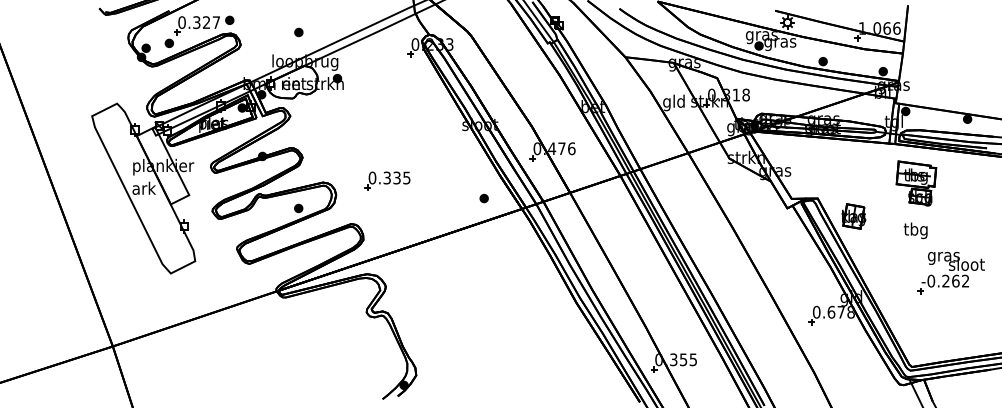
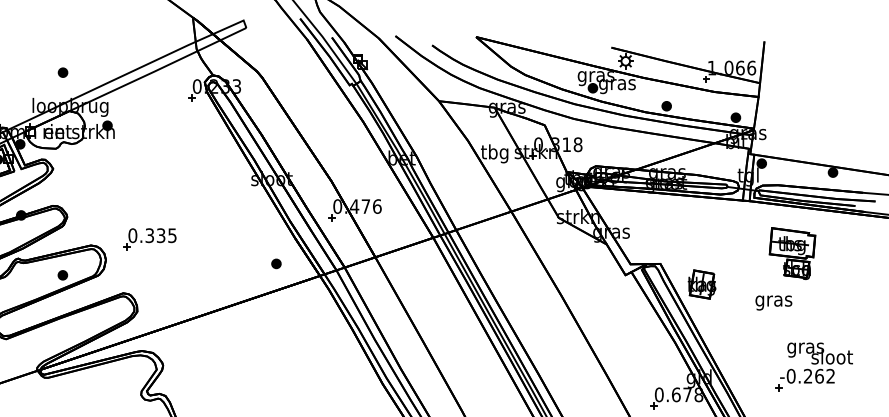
text: (673, 102) -> (494, 153), gld -> tbg
part: (387, 180) -> (150, 238), moved
part: (916, 183) -> (792, 253), moved
text: (916, 230) -> (774, 300), tbg -> gras
part: (950, 273) -> (813, 367), moved

